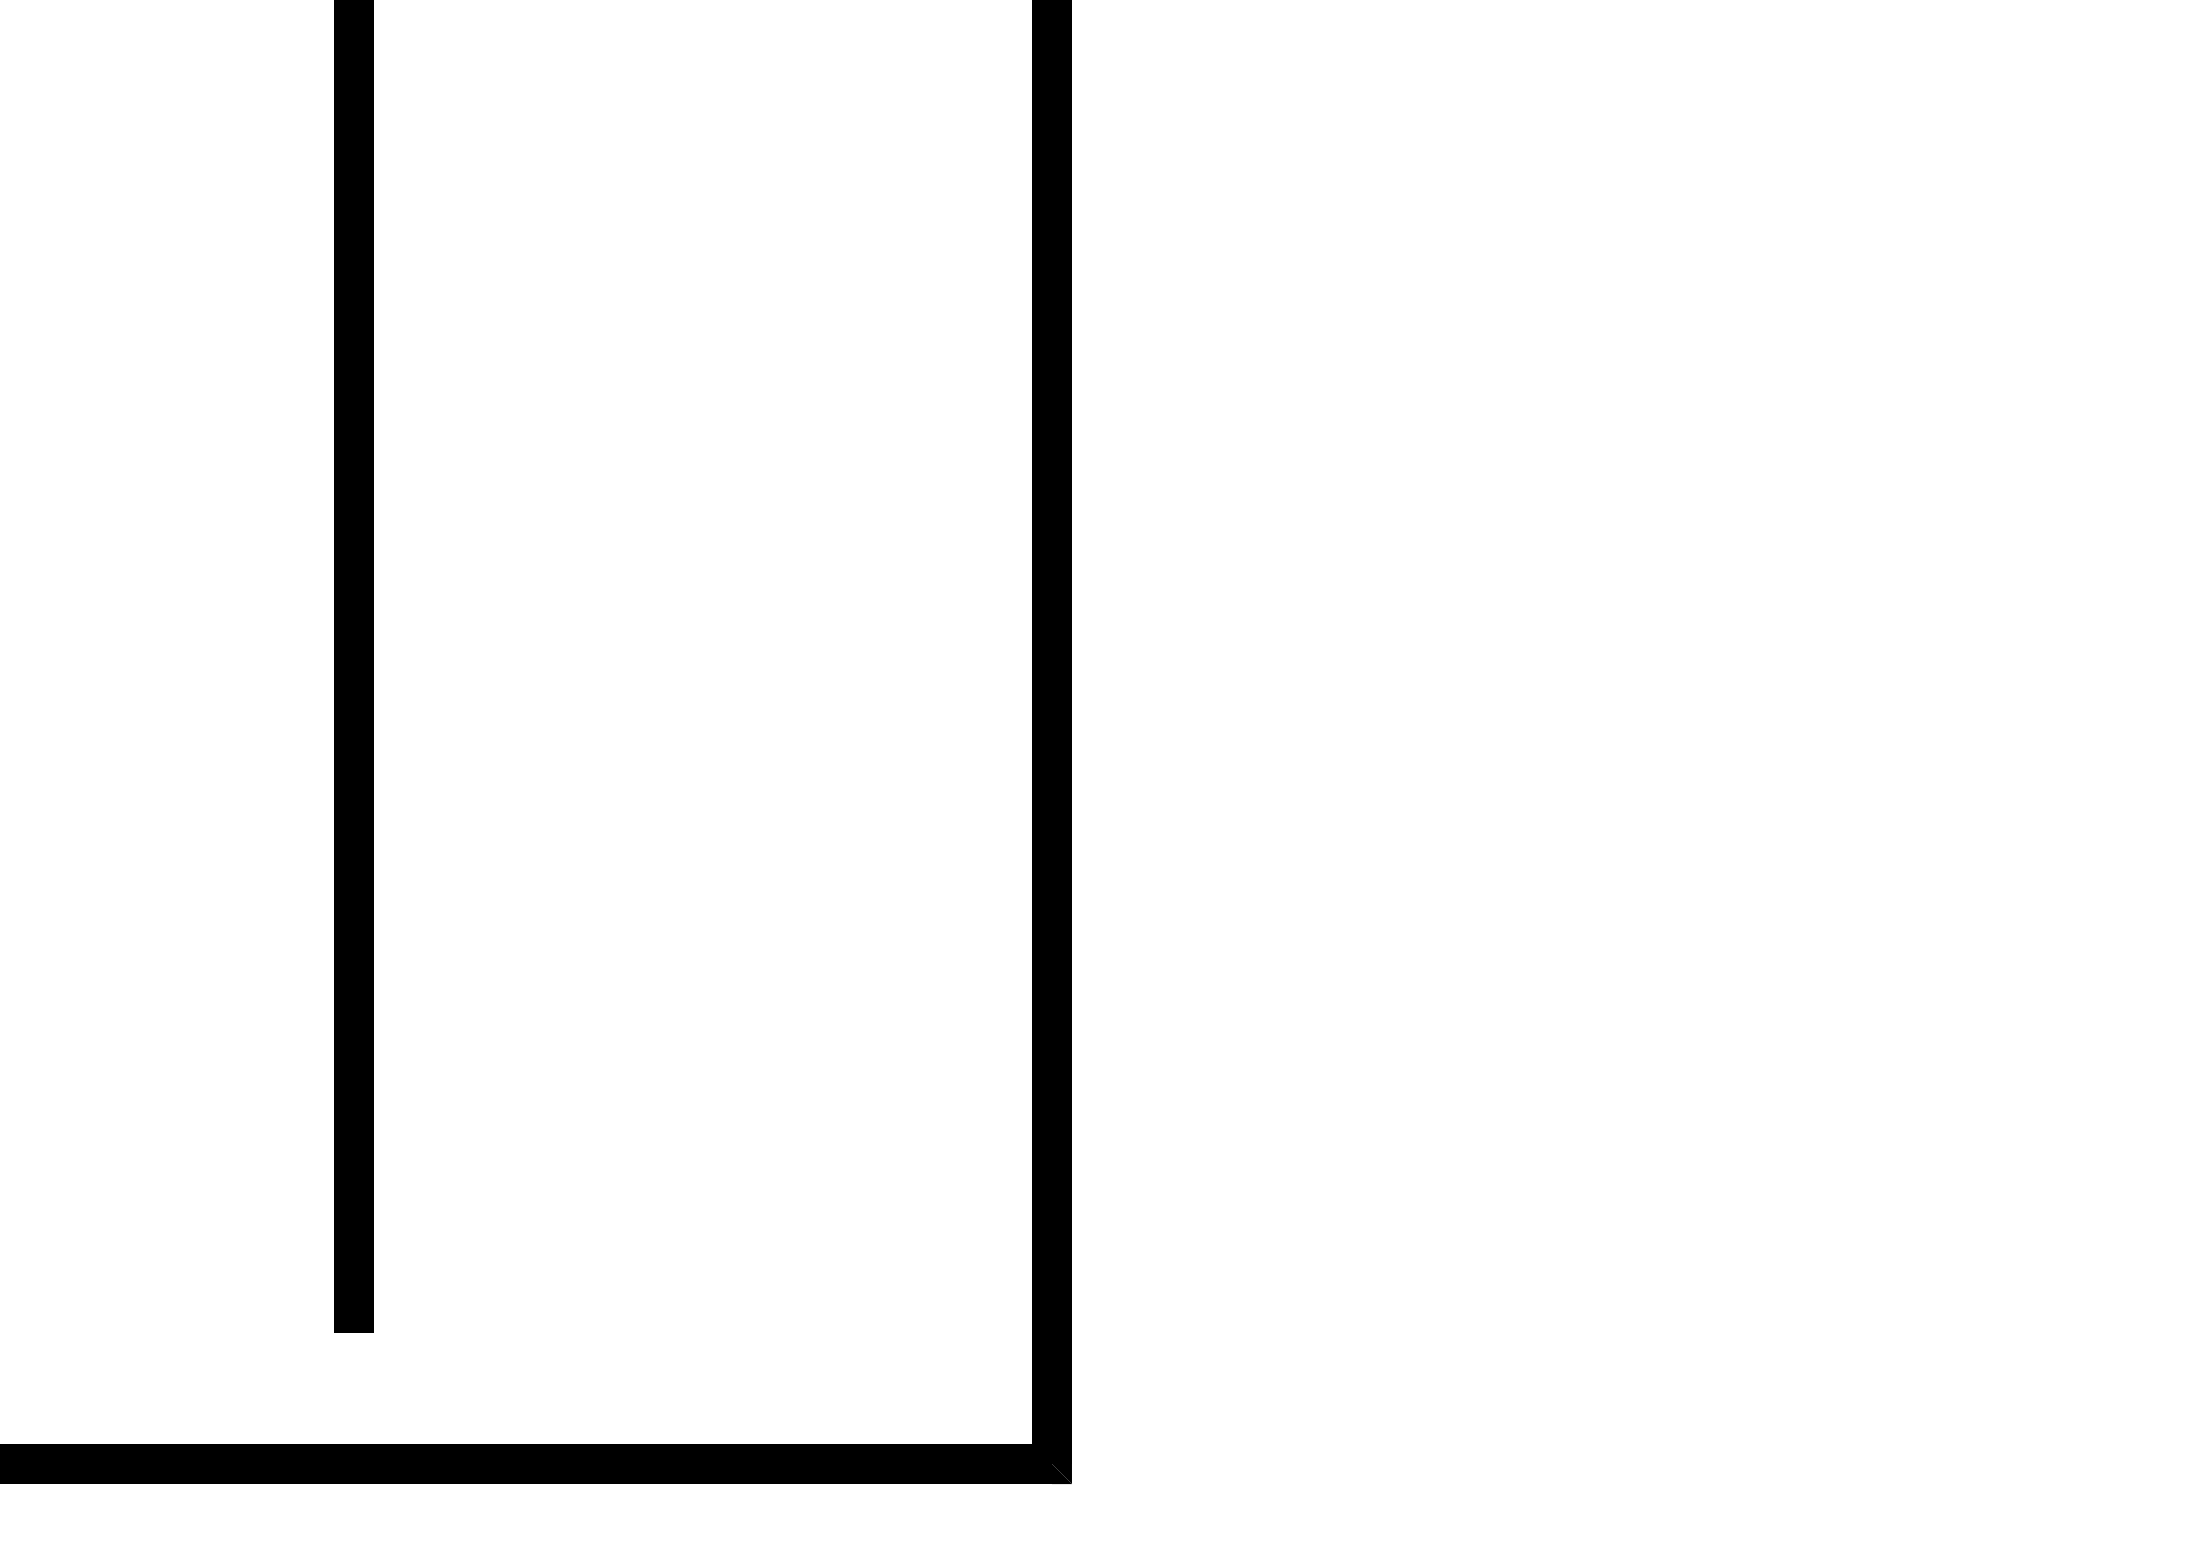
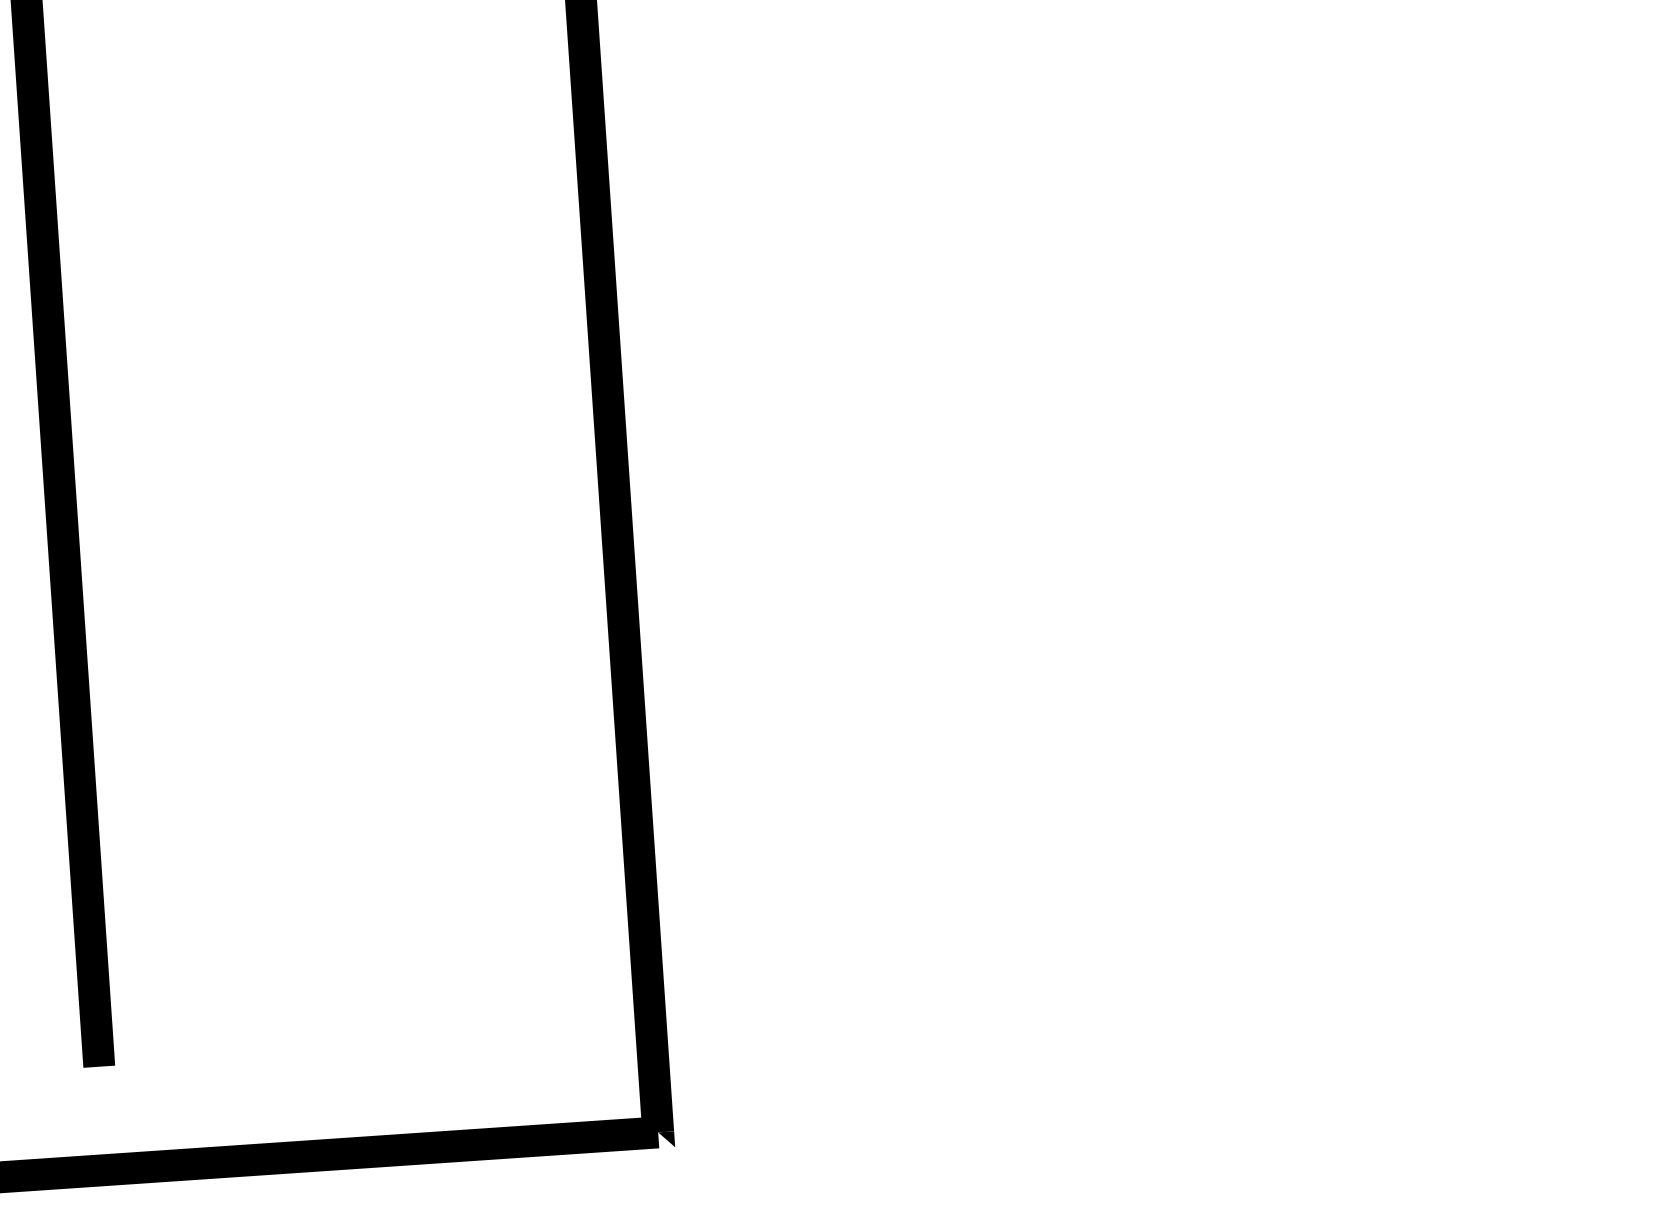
fill: (1061, 1473) -> (666, 1139), removed

